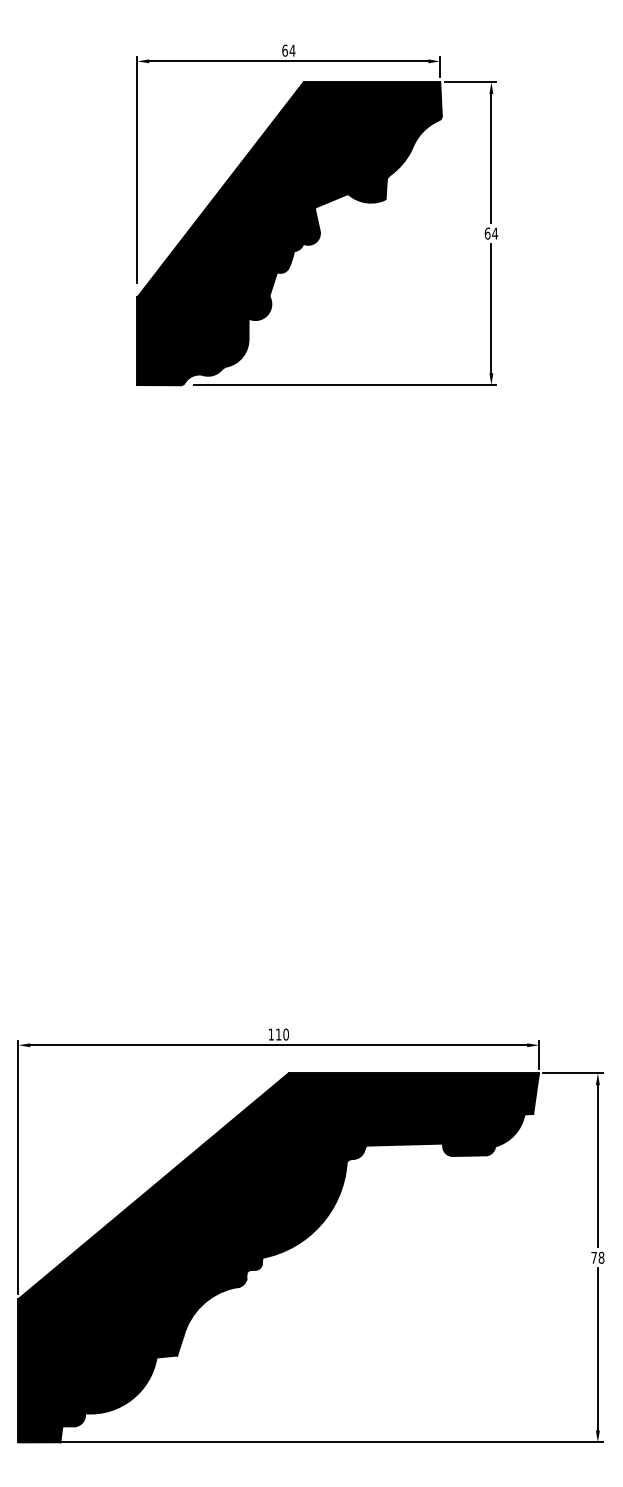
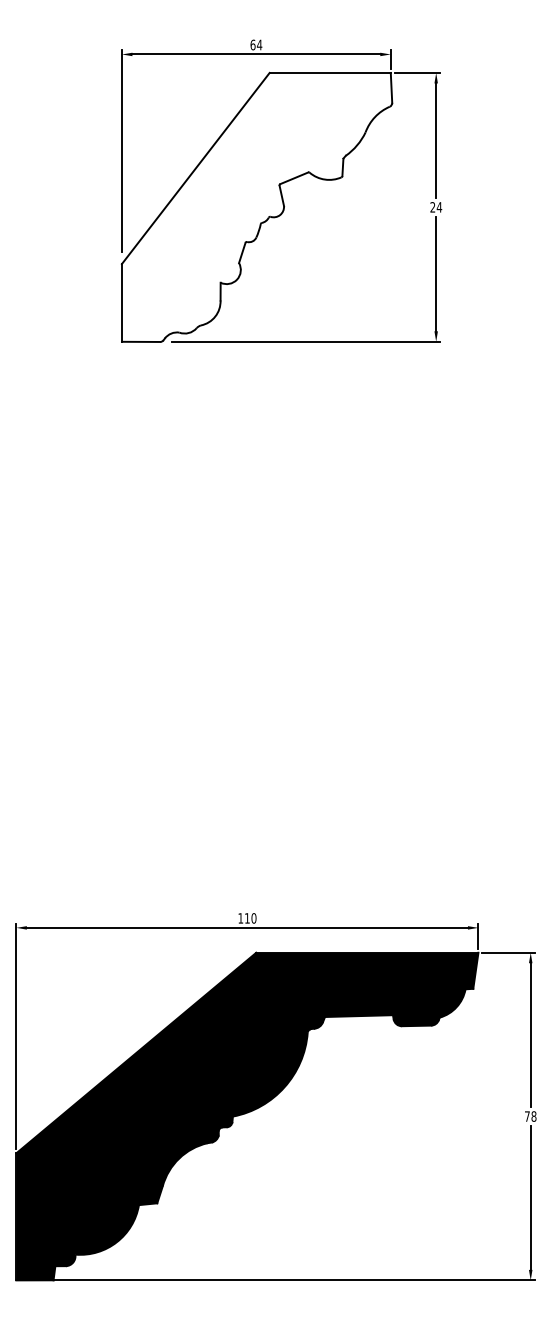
fill: (289, 233) -> (256, 207), removed
text: (487, 233) -> (432, 207), 64 -> 24

